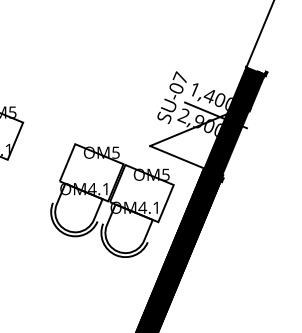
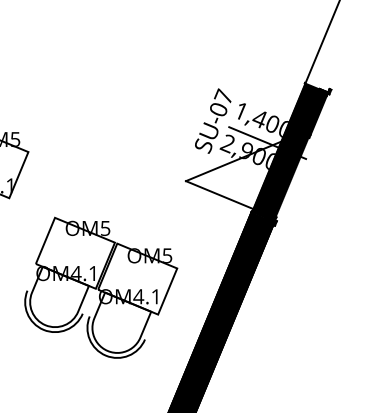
part: (112, 200) -> (101, 287), moved

